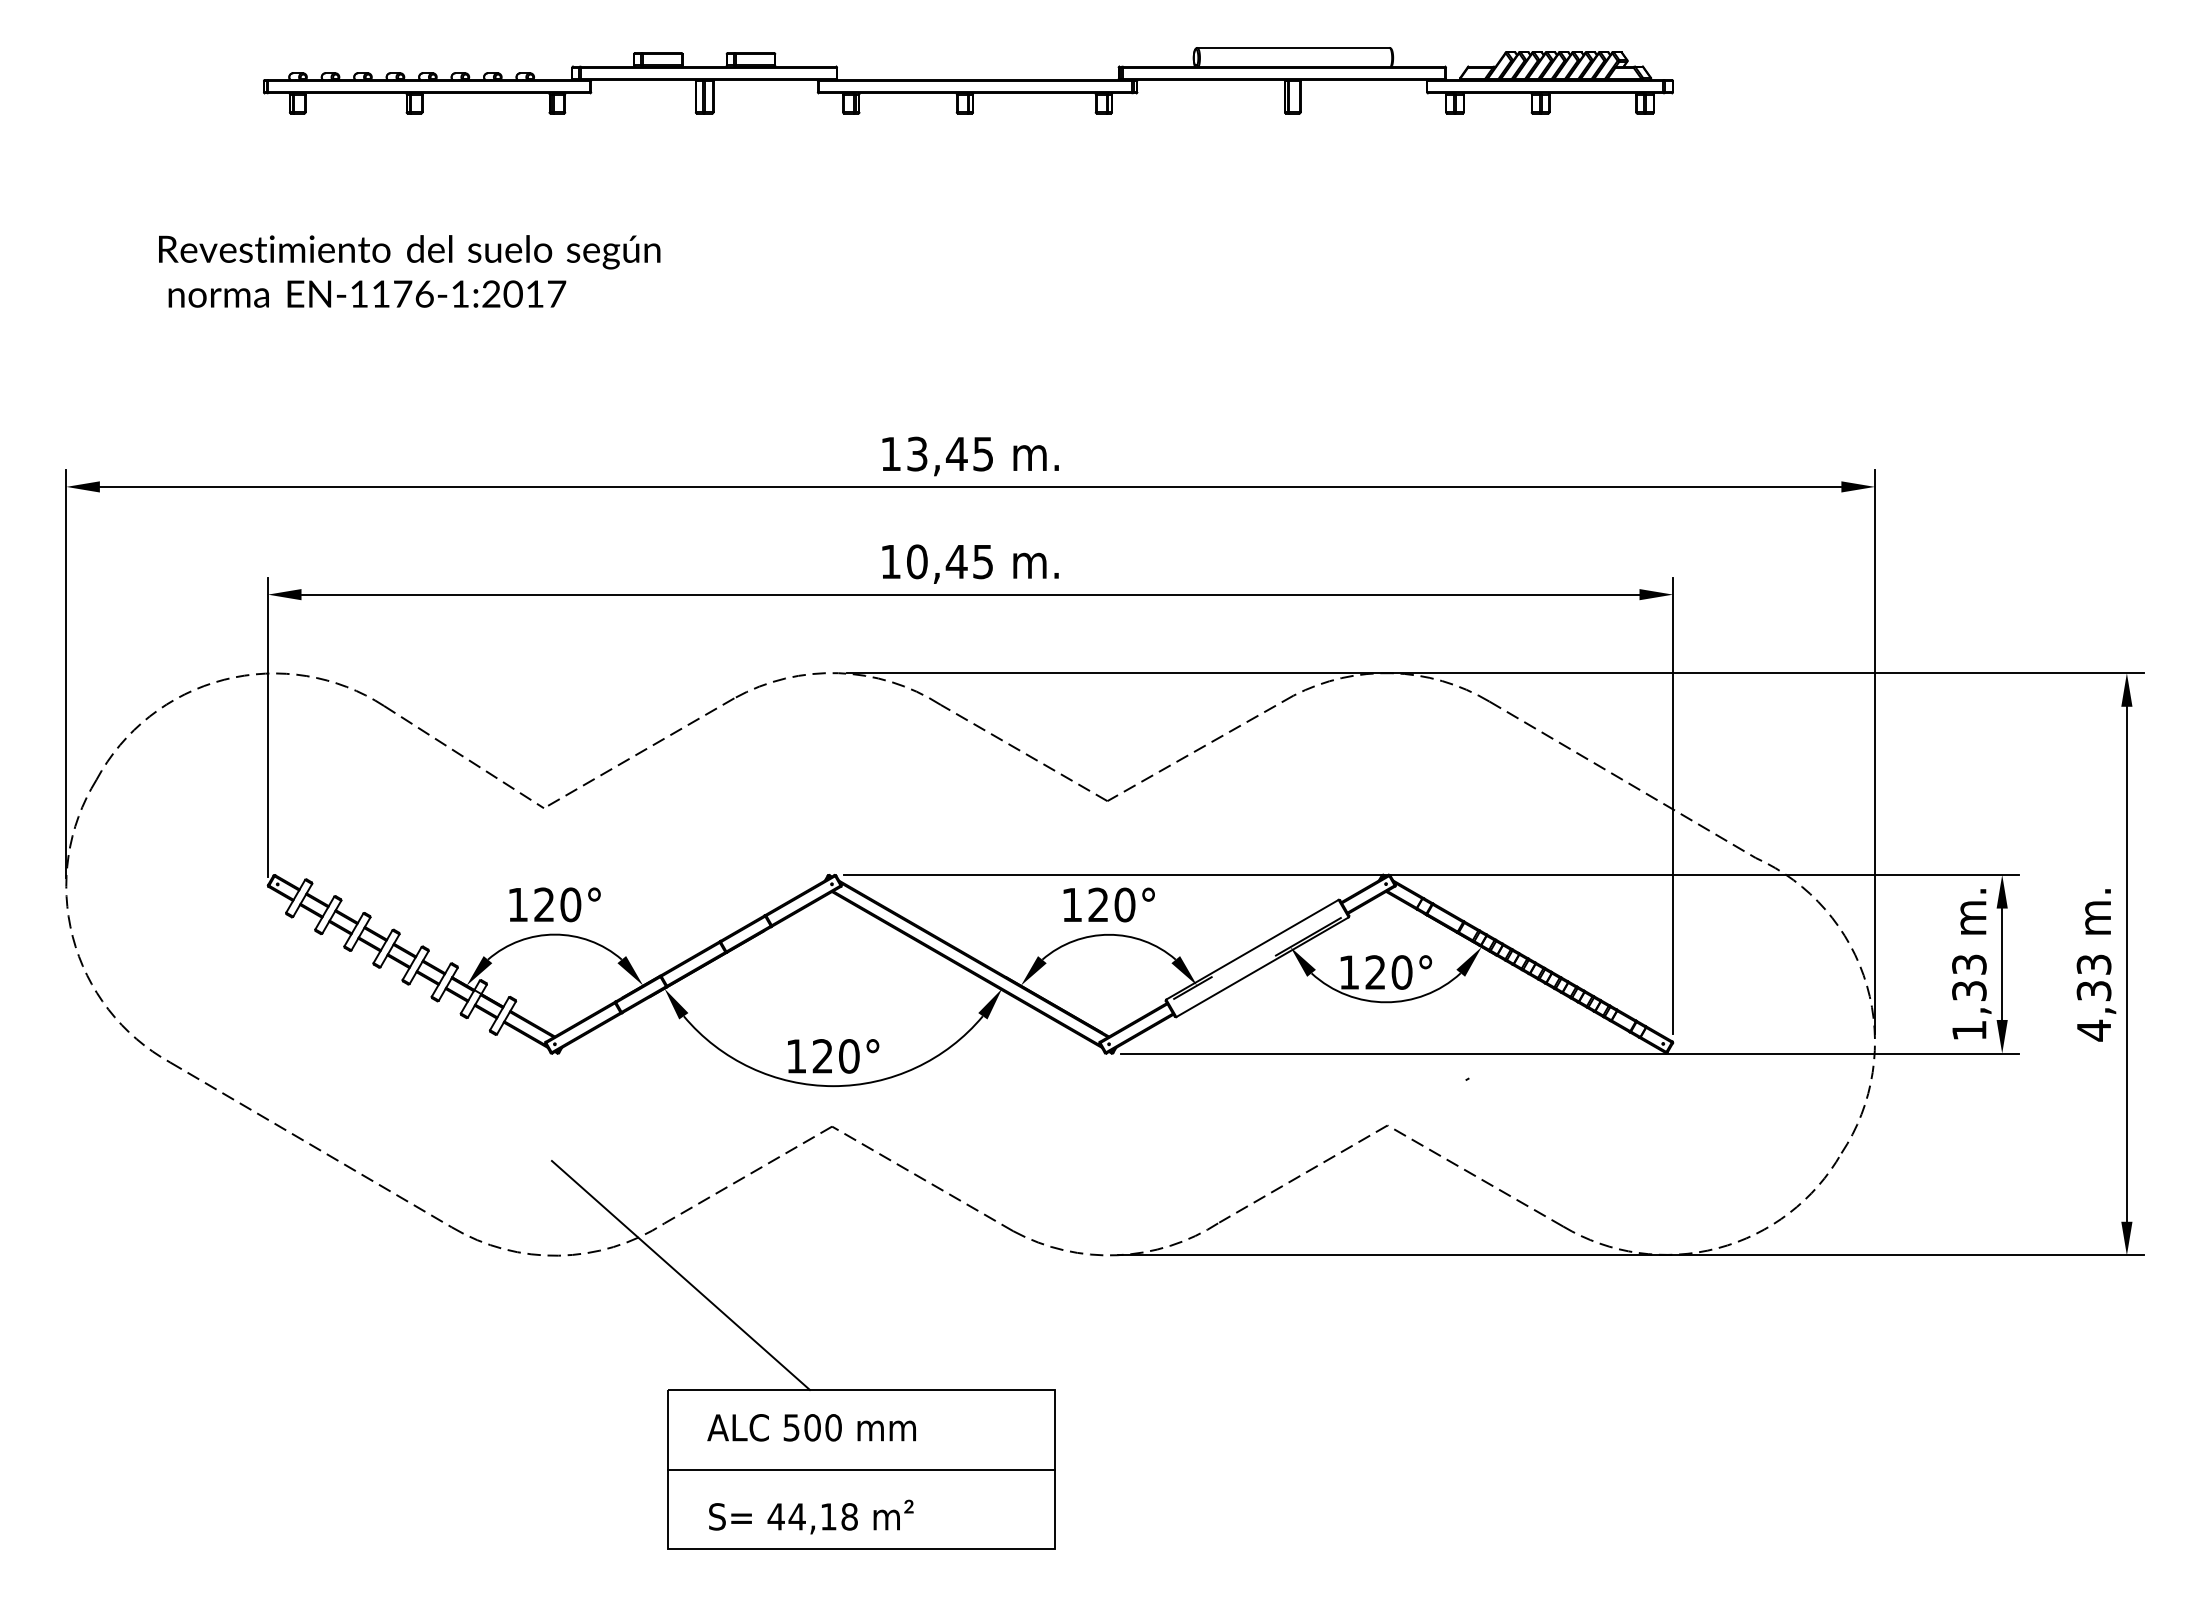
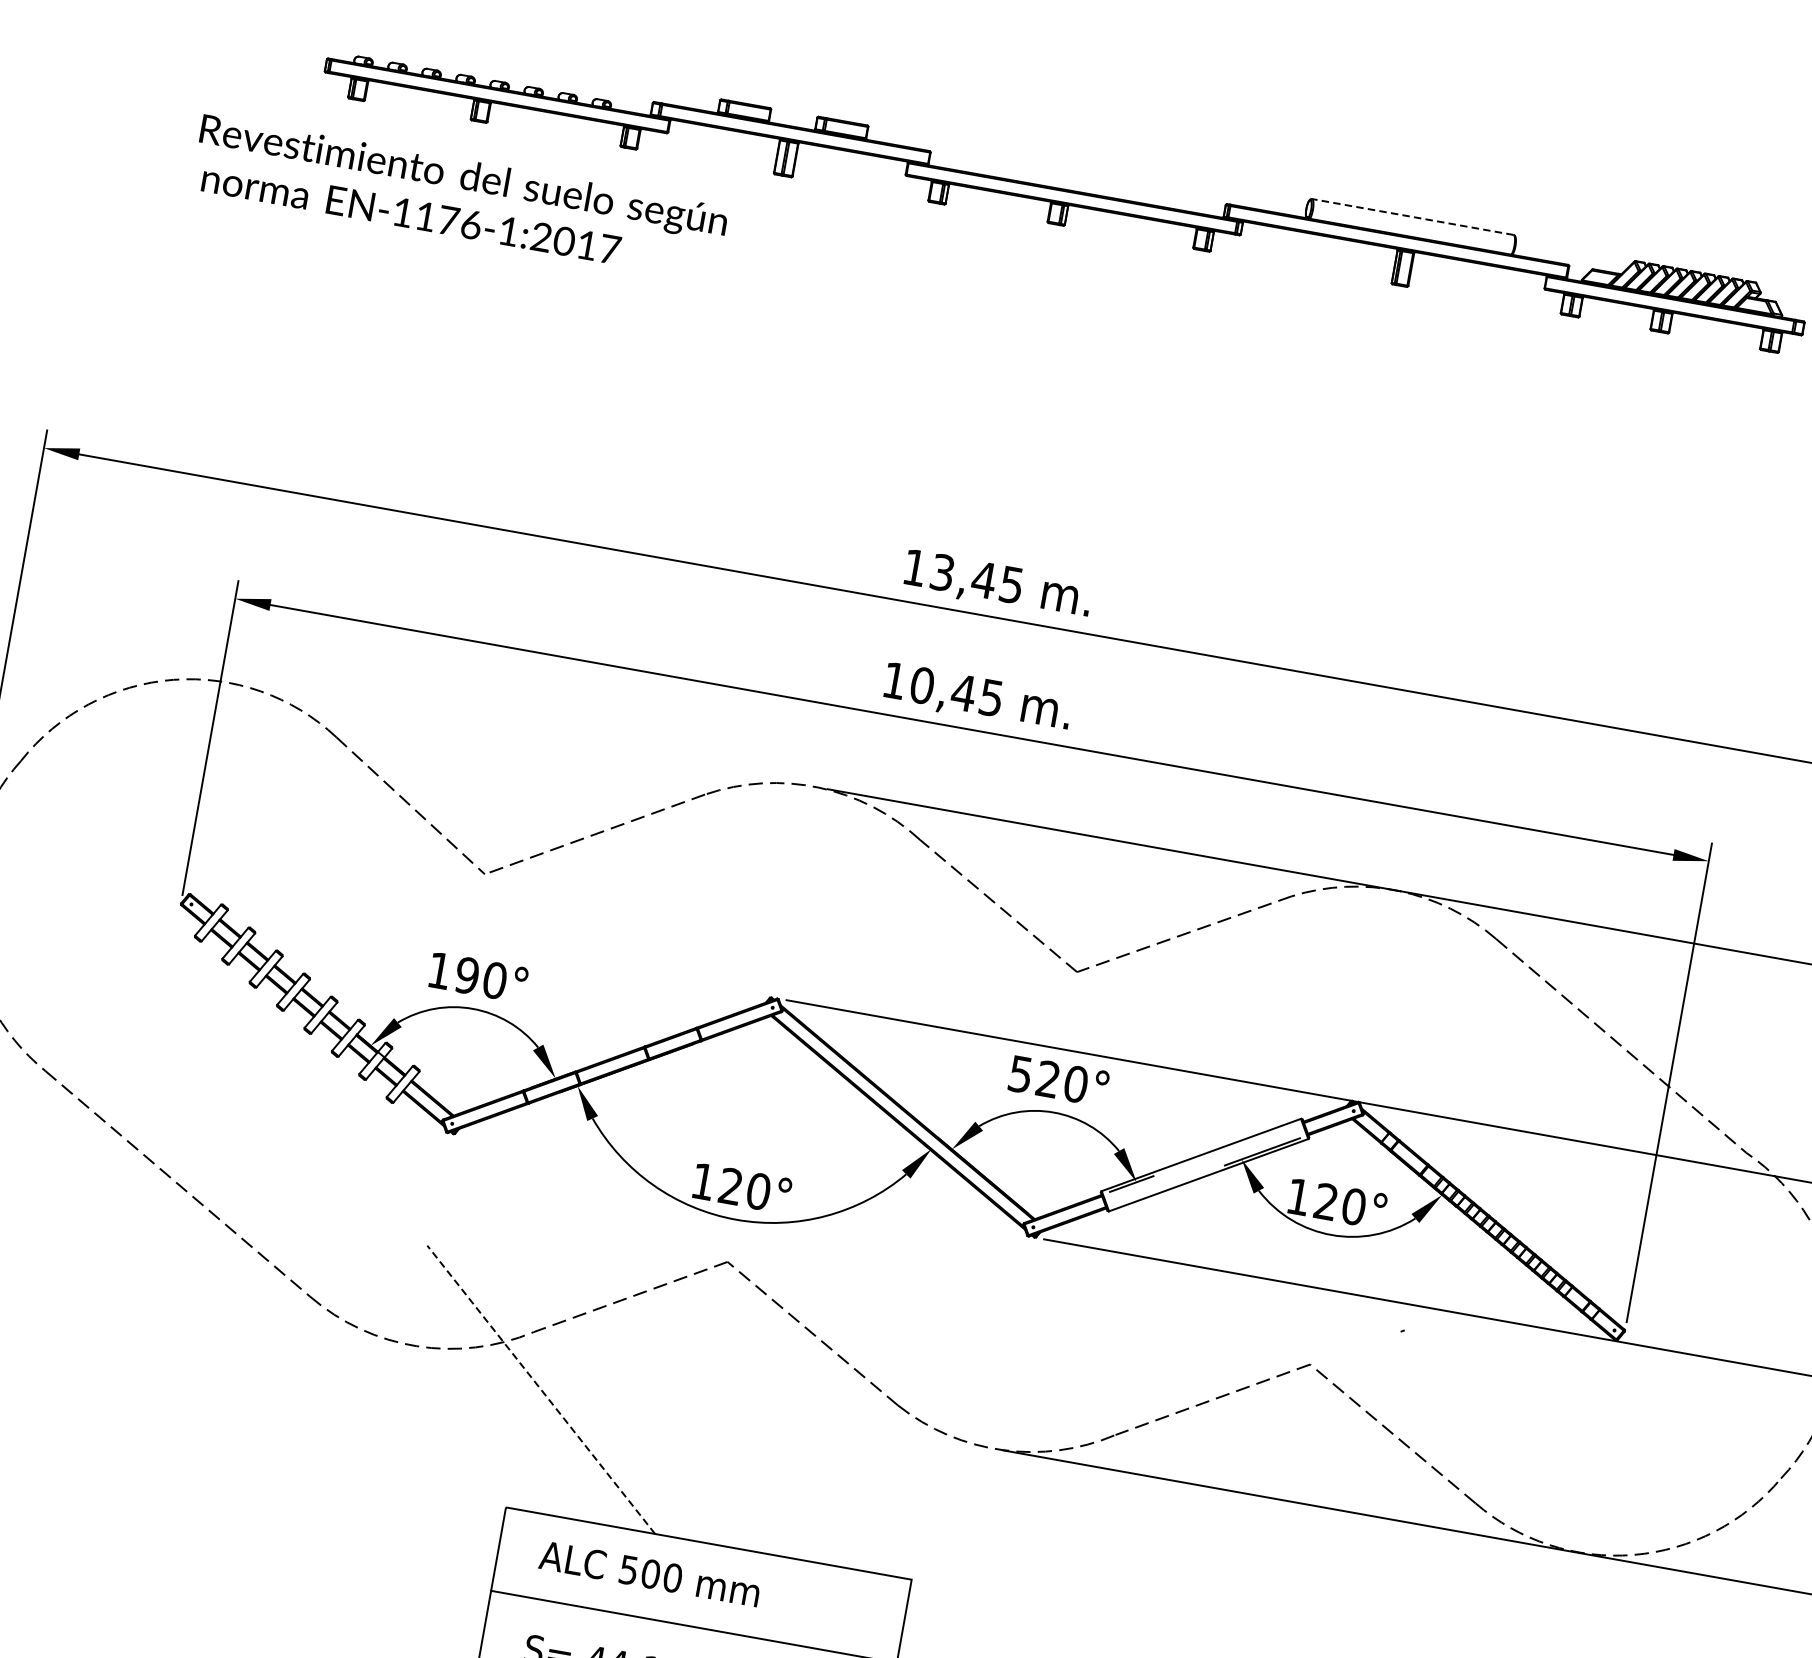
line: (1292, 47) -> (1411, 216), solid -> dashed
text: (409, 271) -> (459, 198), moved
text: (544, 904) -> (467, 975), 120° -> 190°
text: (1071, 905) -> (1019, 1074), 120° -> 520°
line: (680, 1275) -> (540, 1389), solid -> dashed

